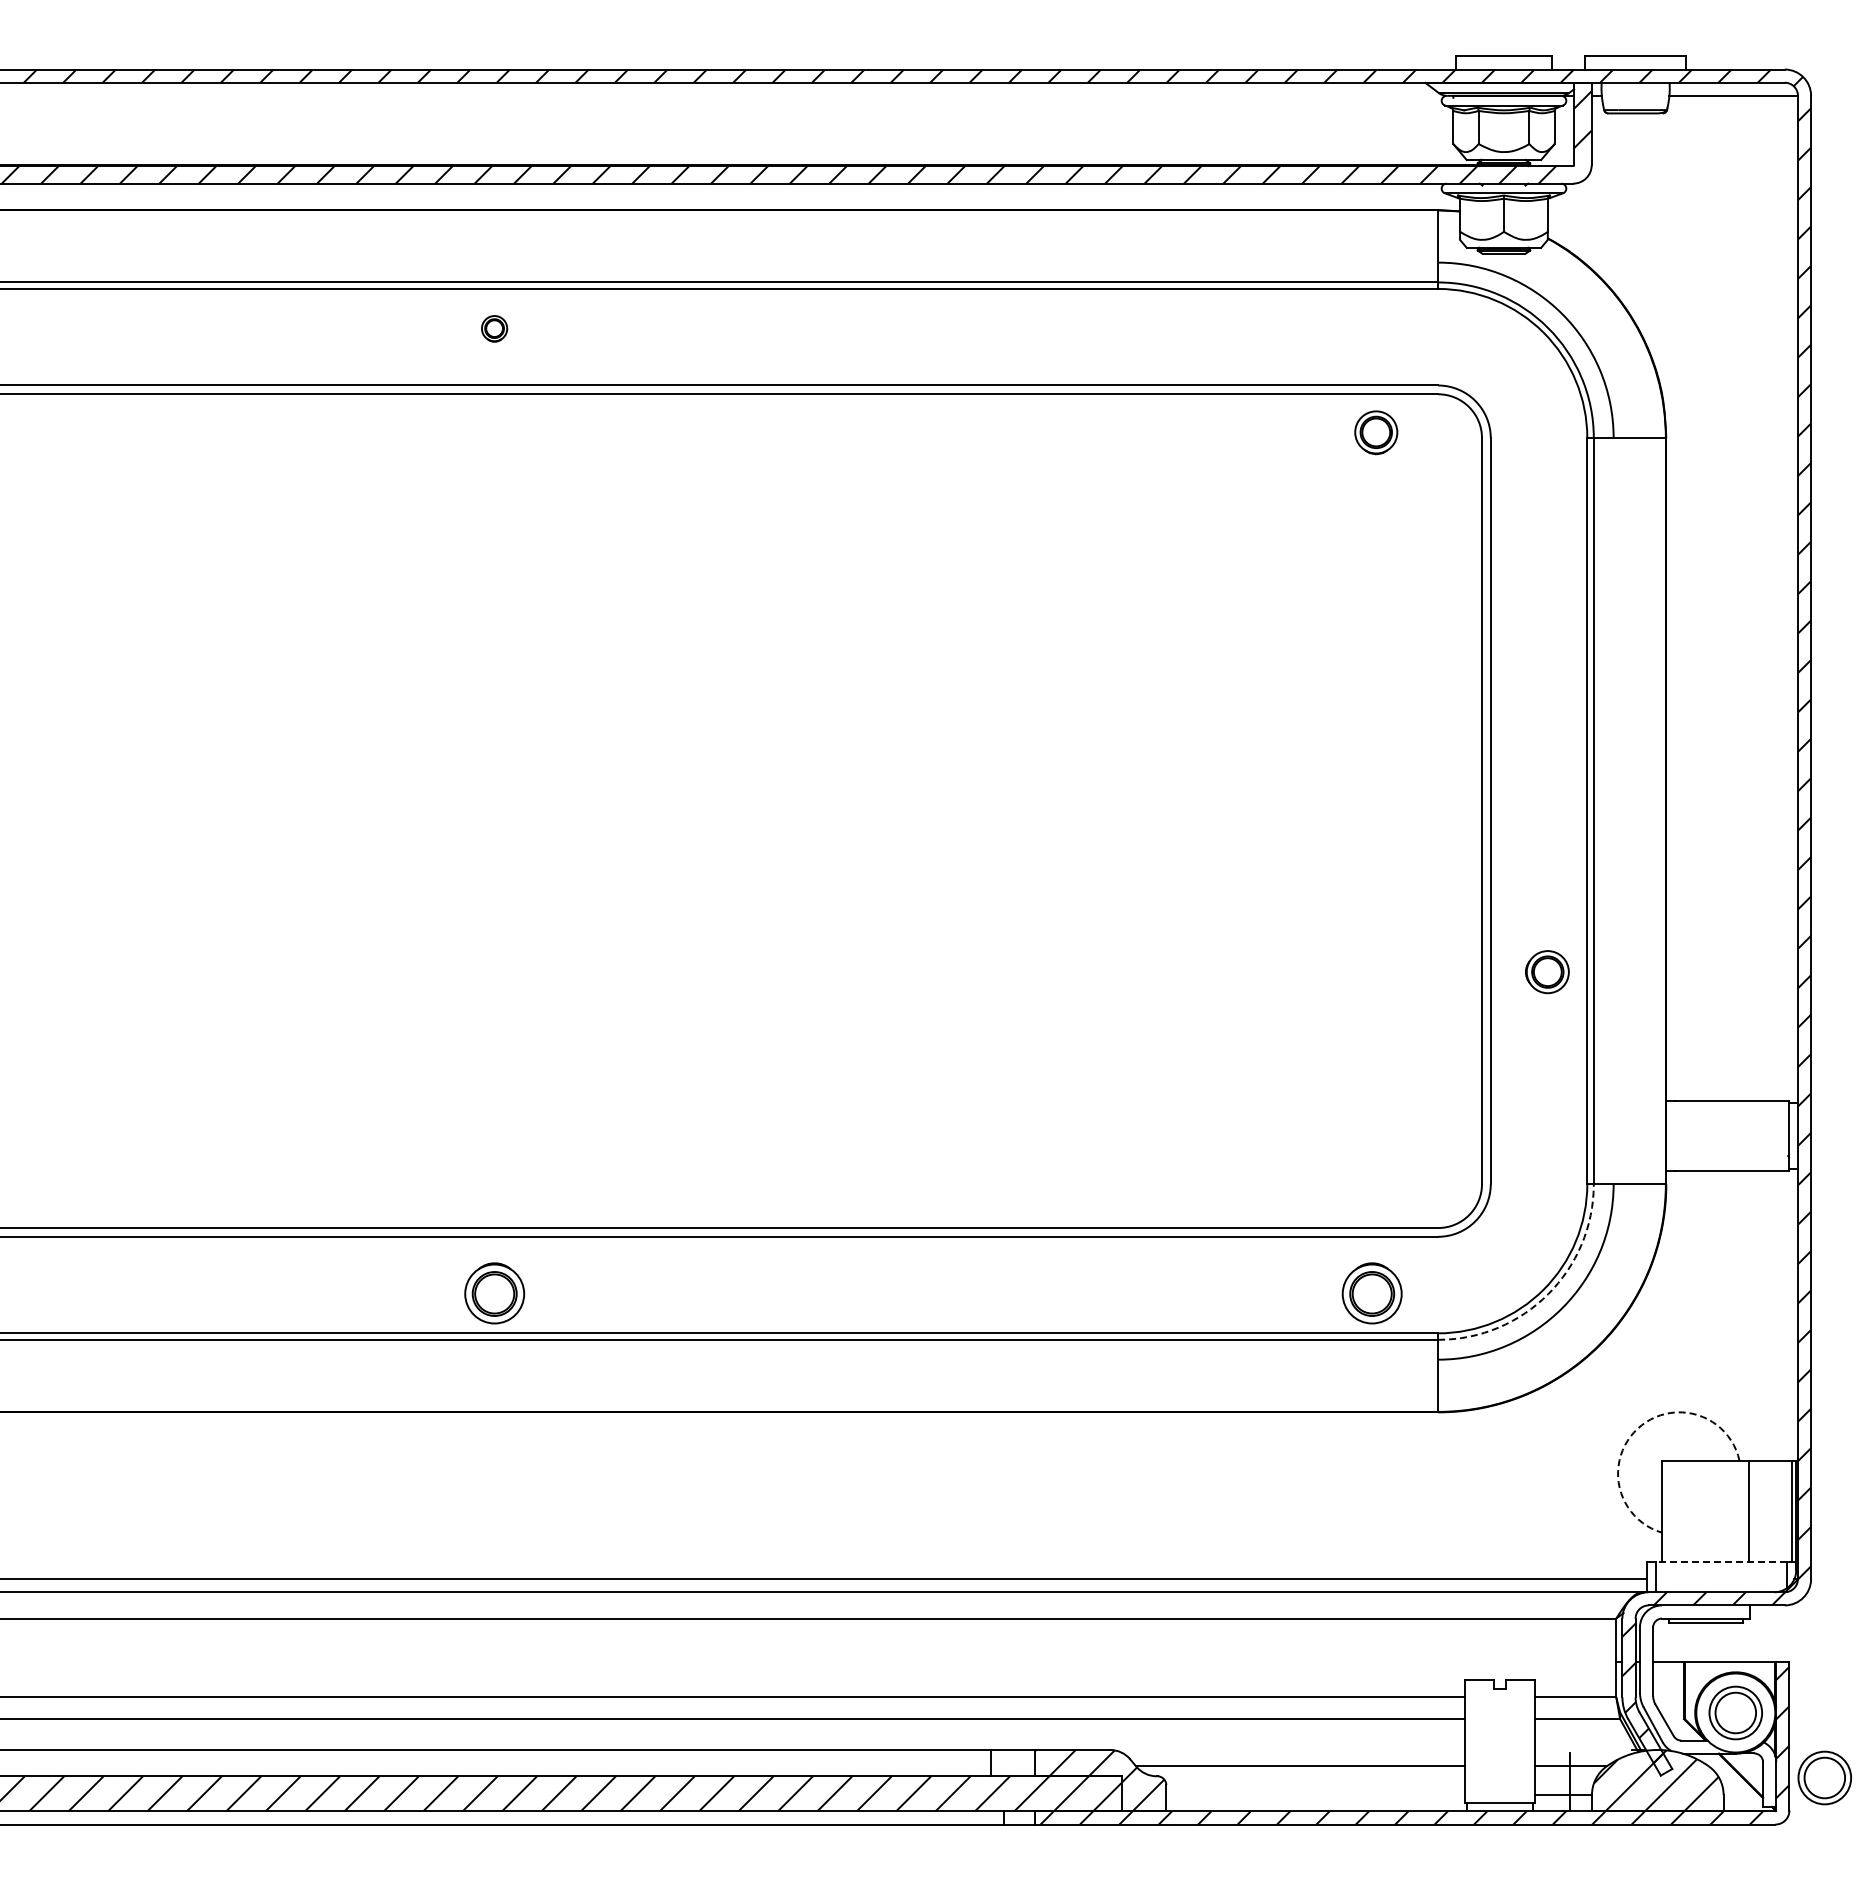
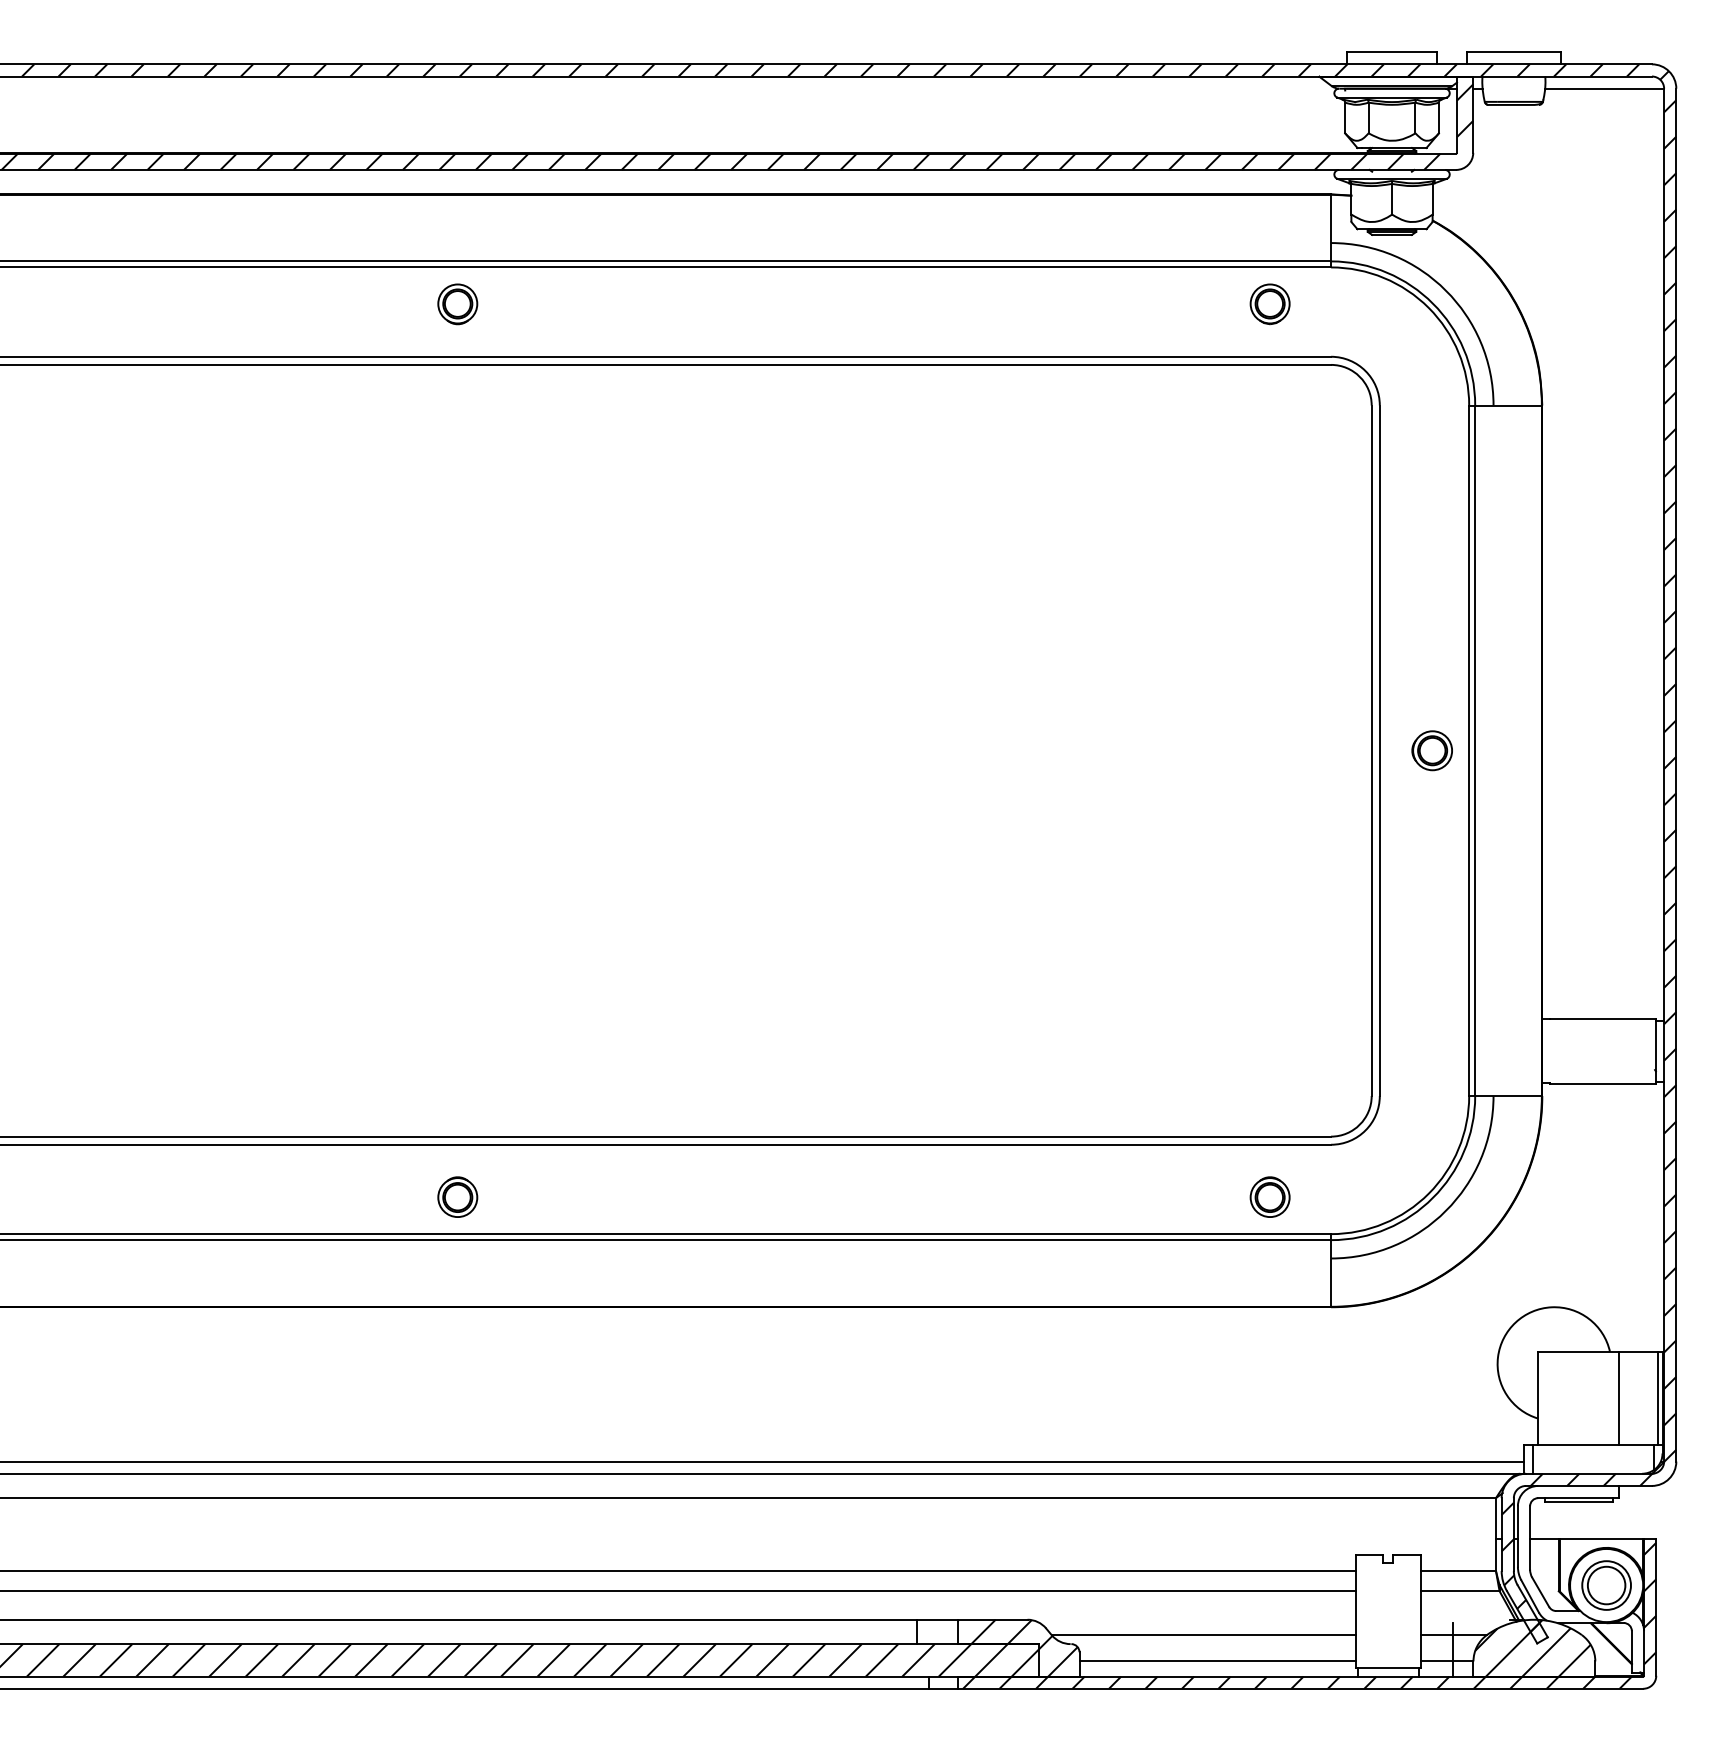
part: (494, 328) -> (457, 304), size x1.67
part: (1376, 432) -> (1270, 304), moved
part: (1547, 972) -> (1432, 751), moved
part: (494, 1293) -> (457, 1197), size x0.71
part: (1372, 1293) -> (1270, 1197), size x0.71
arc: (1548, 1294) -> (1433, 1198), dashed -> solid
arc: (1637, 1428) -> (1515, 1322), dashed -> solid
line: (1721, 1561) -> (1593, 1445), dashed -> solid
part: (1824, 1777) -> (1688, 1645), removed
line: (1315, 1794) -> (1217, 1660), added

